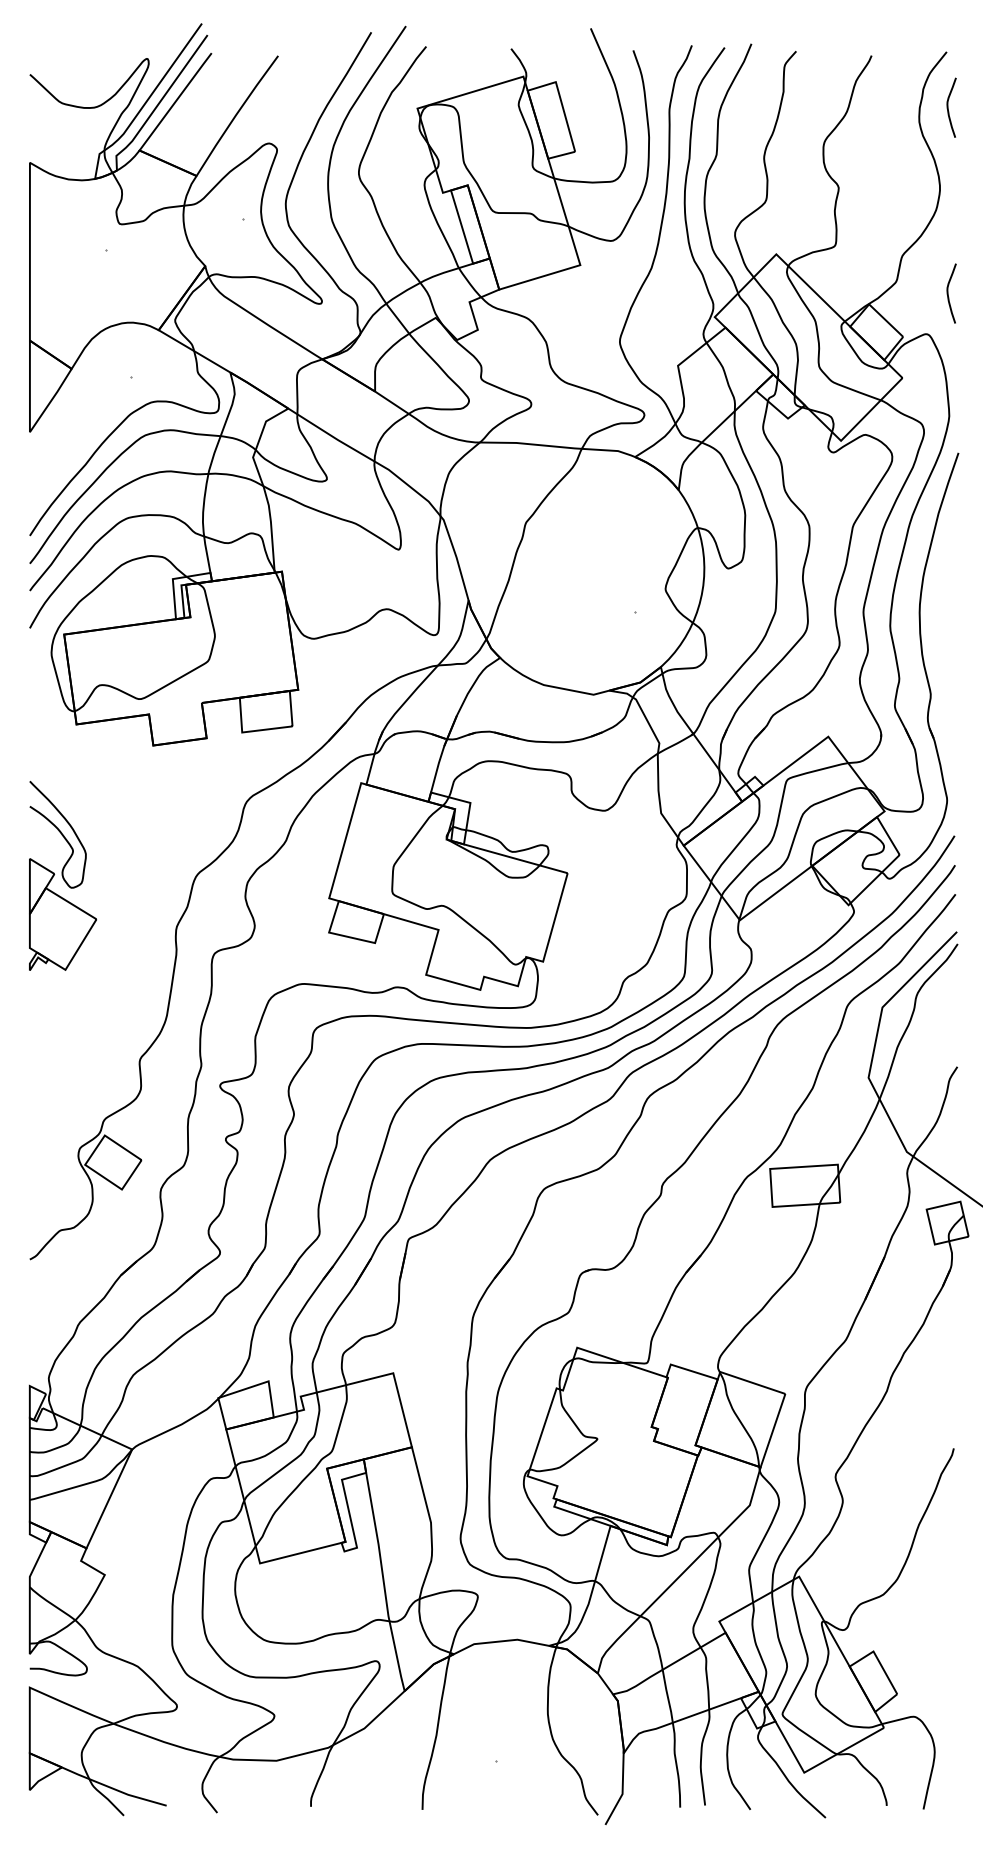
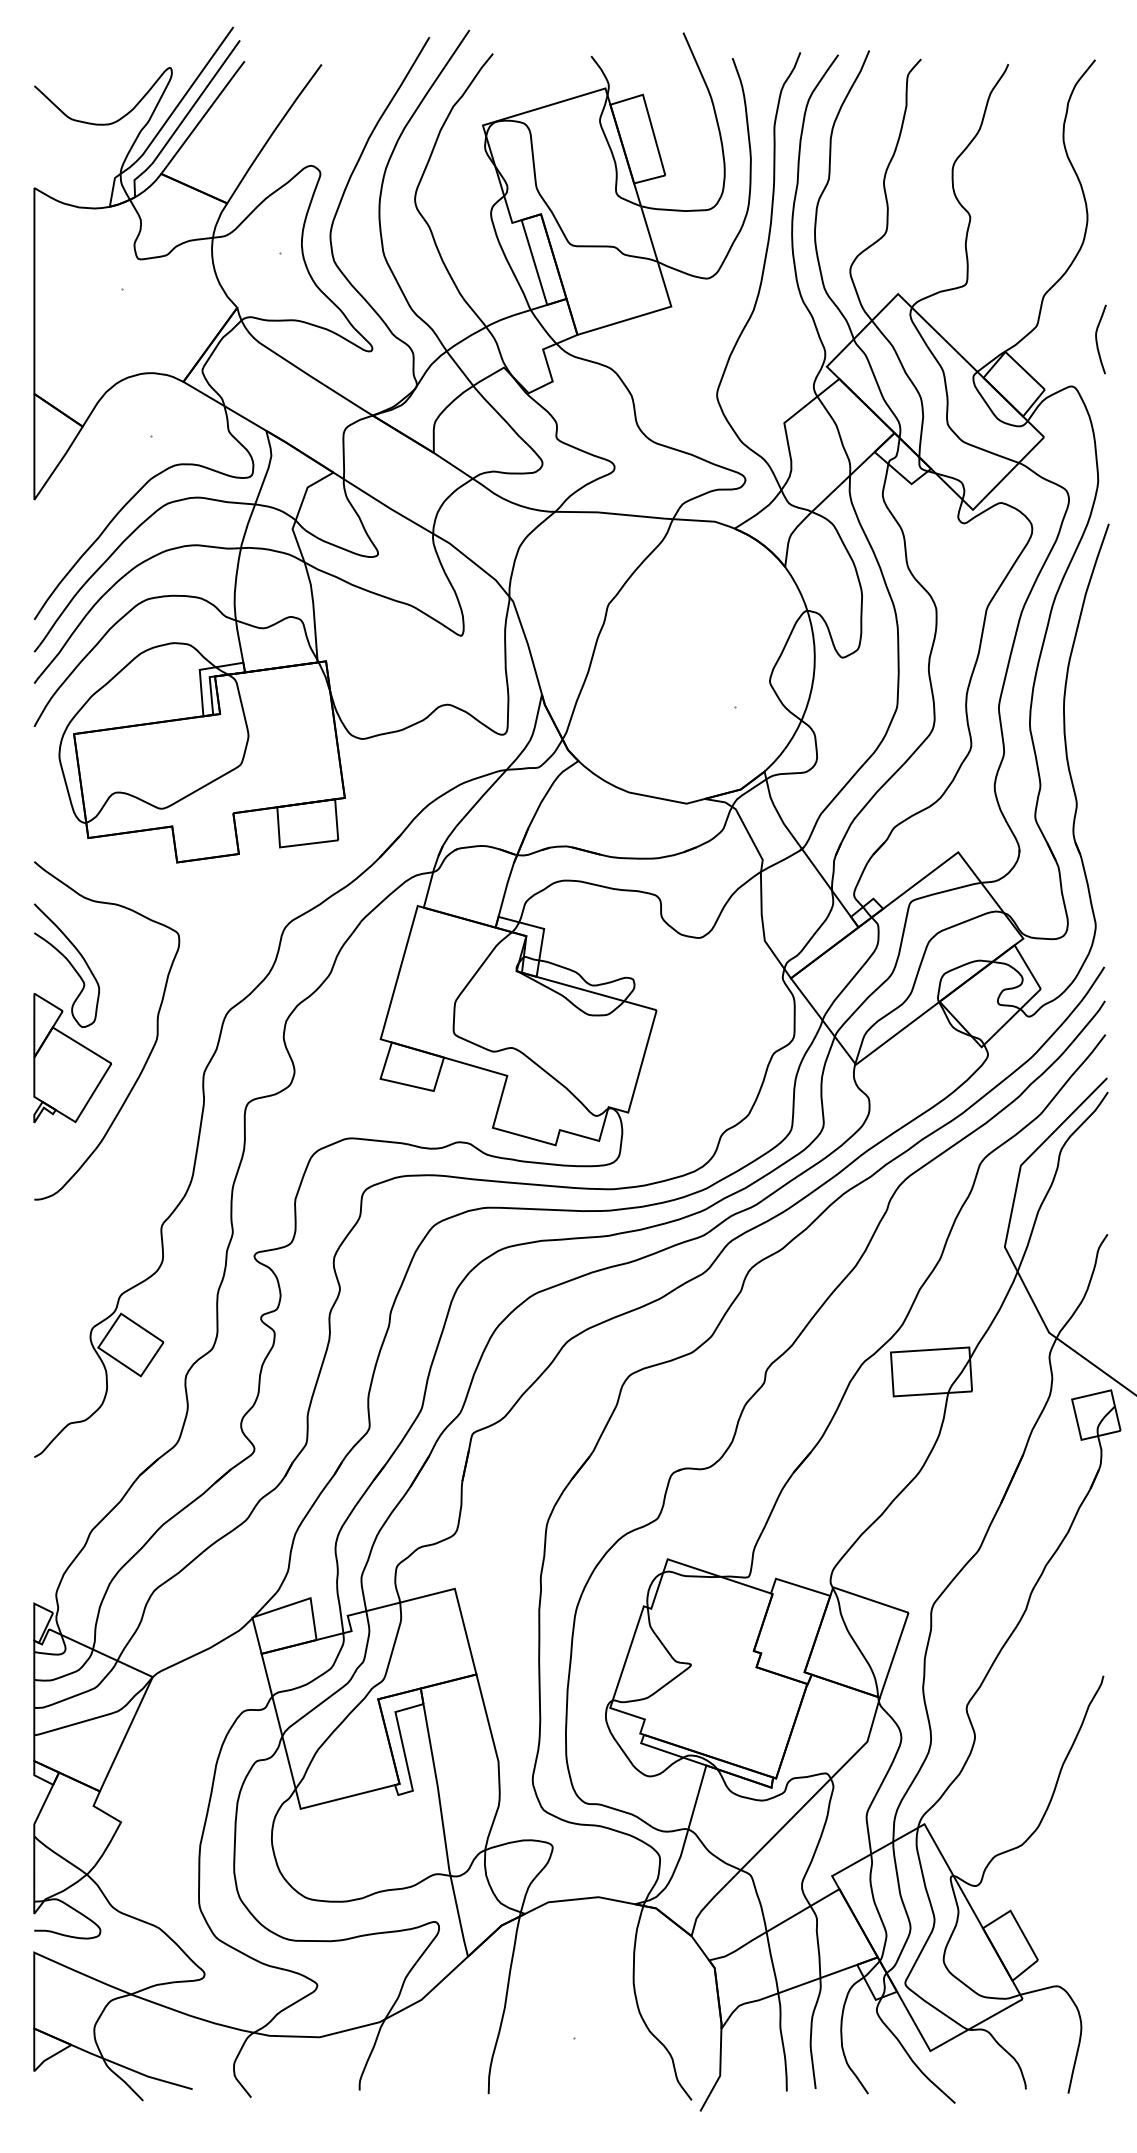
curve: (948, 107) -> (1097, 124), removed
curve: (131, 904) -> (152, 1046), added

